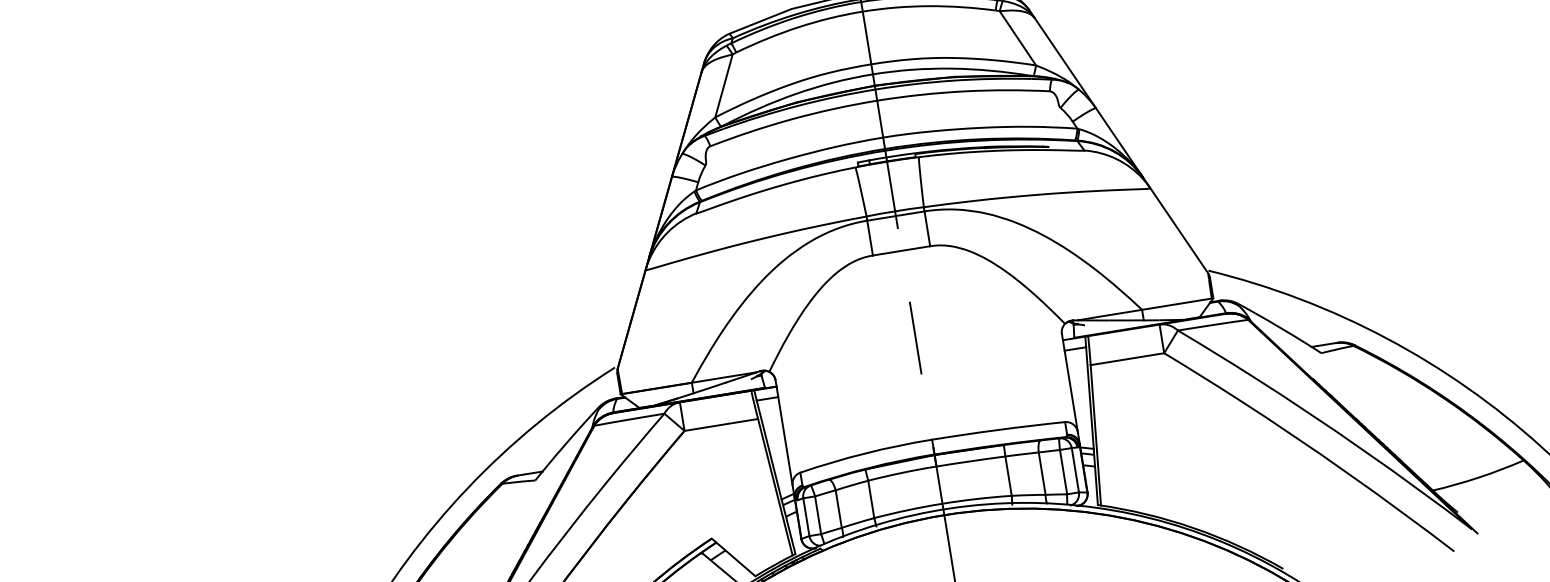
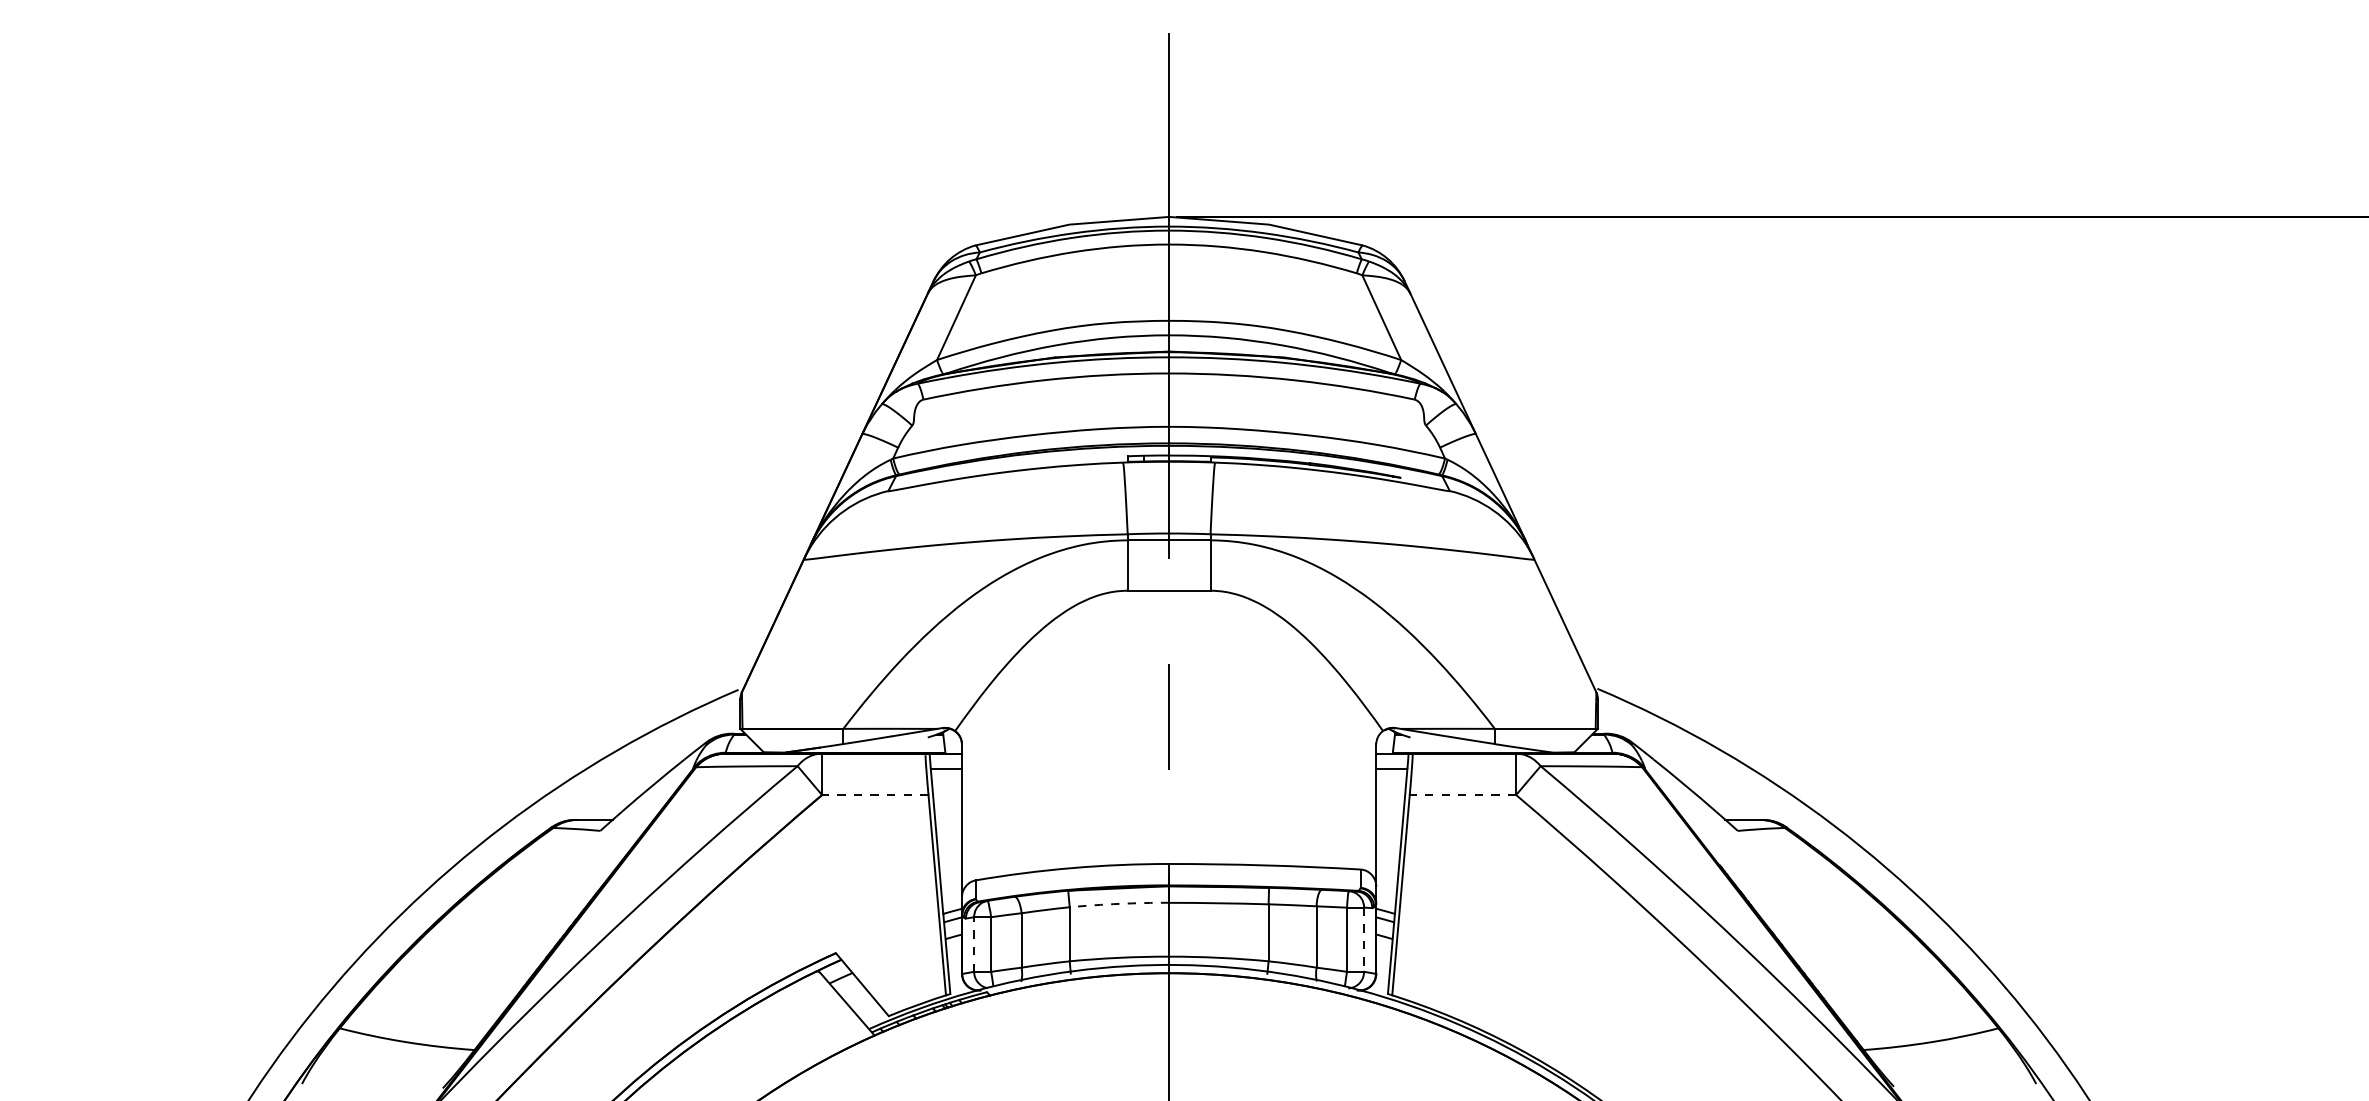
line: (1127, 359) -> (1462, 795), solid -> dashed
line: (720, 425) -> (874, 795), solid -> dashed
line: (1075, 470) -> (1364, 940), solid -> dashed
arc: (902, 472) -> (1119, 903), solid -> dashed
line: (806, 517) -> (974, 944), solid -> dashed

